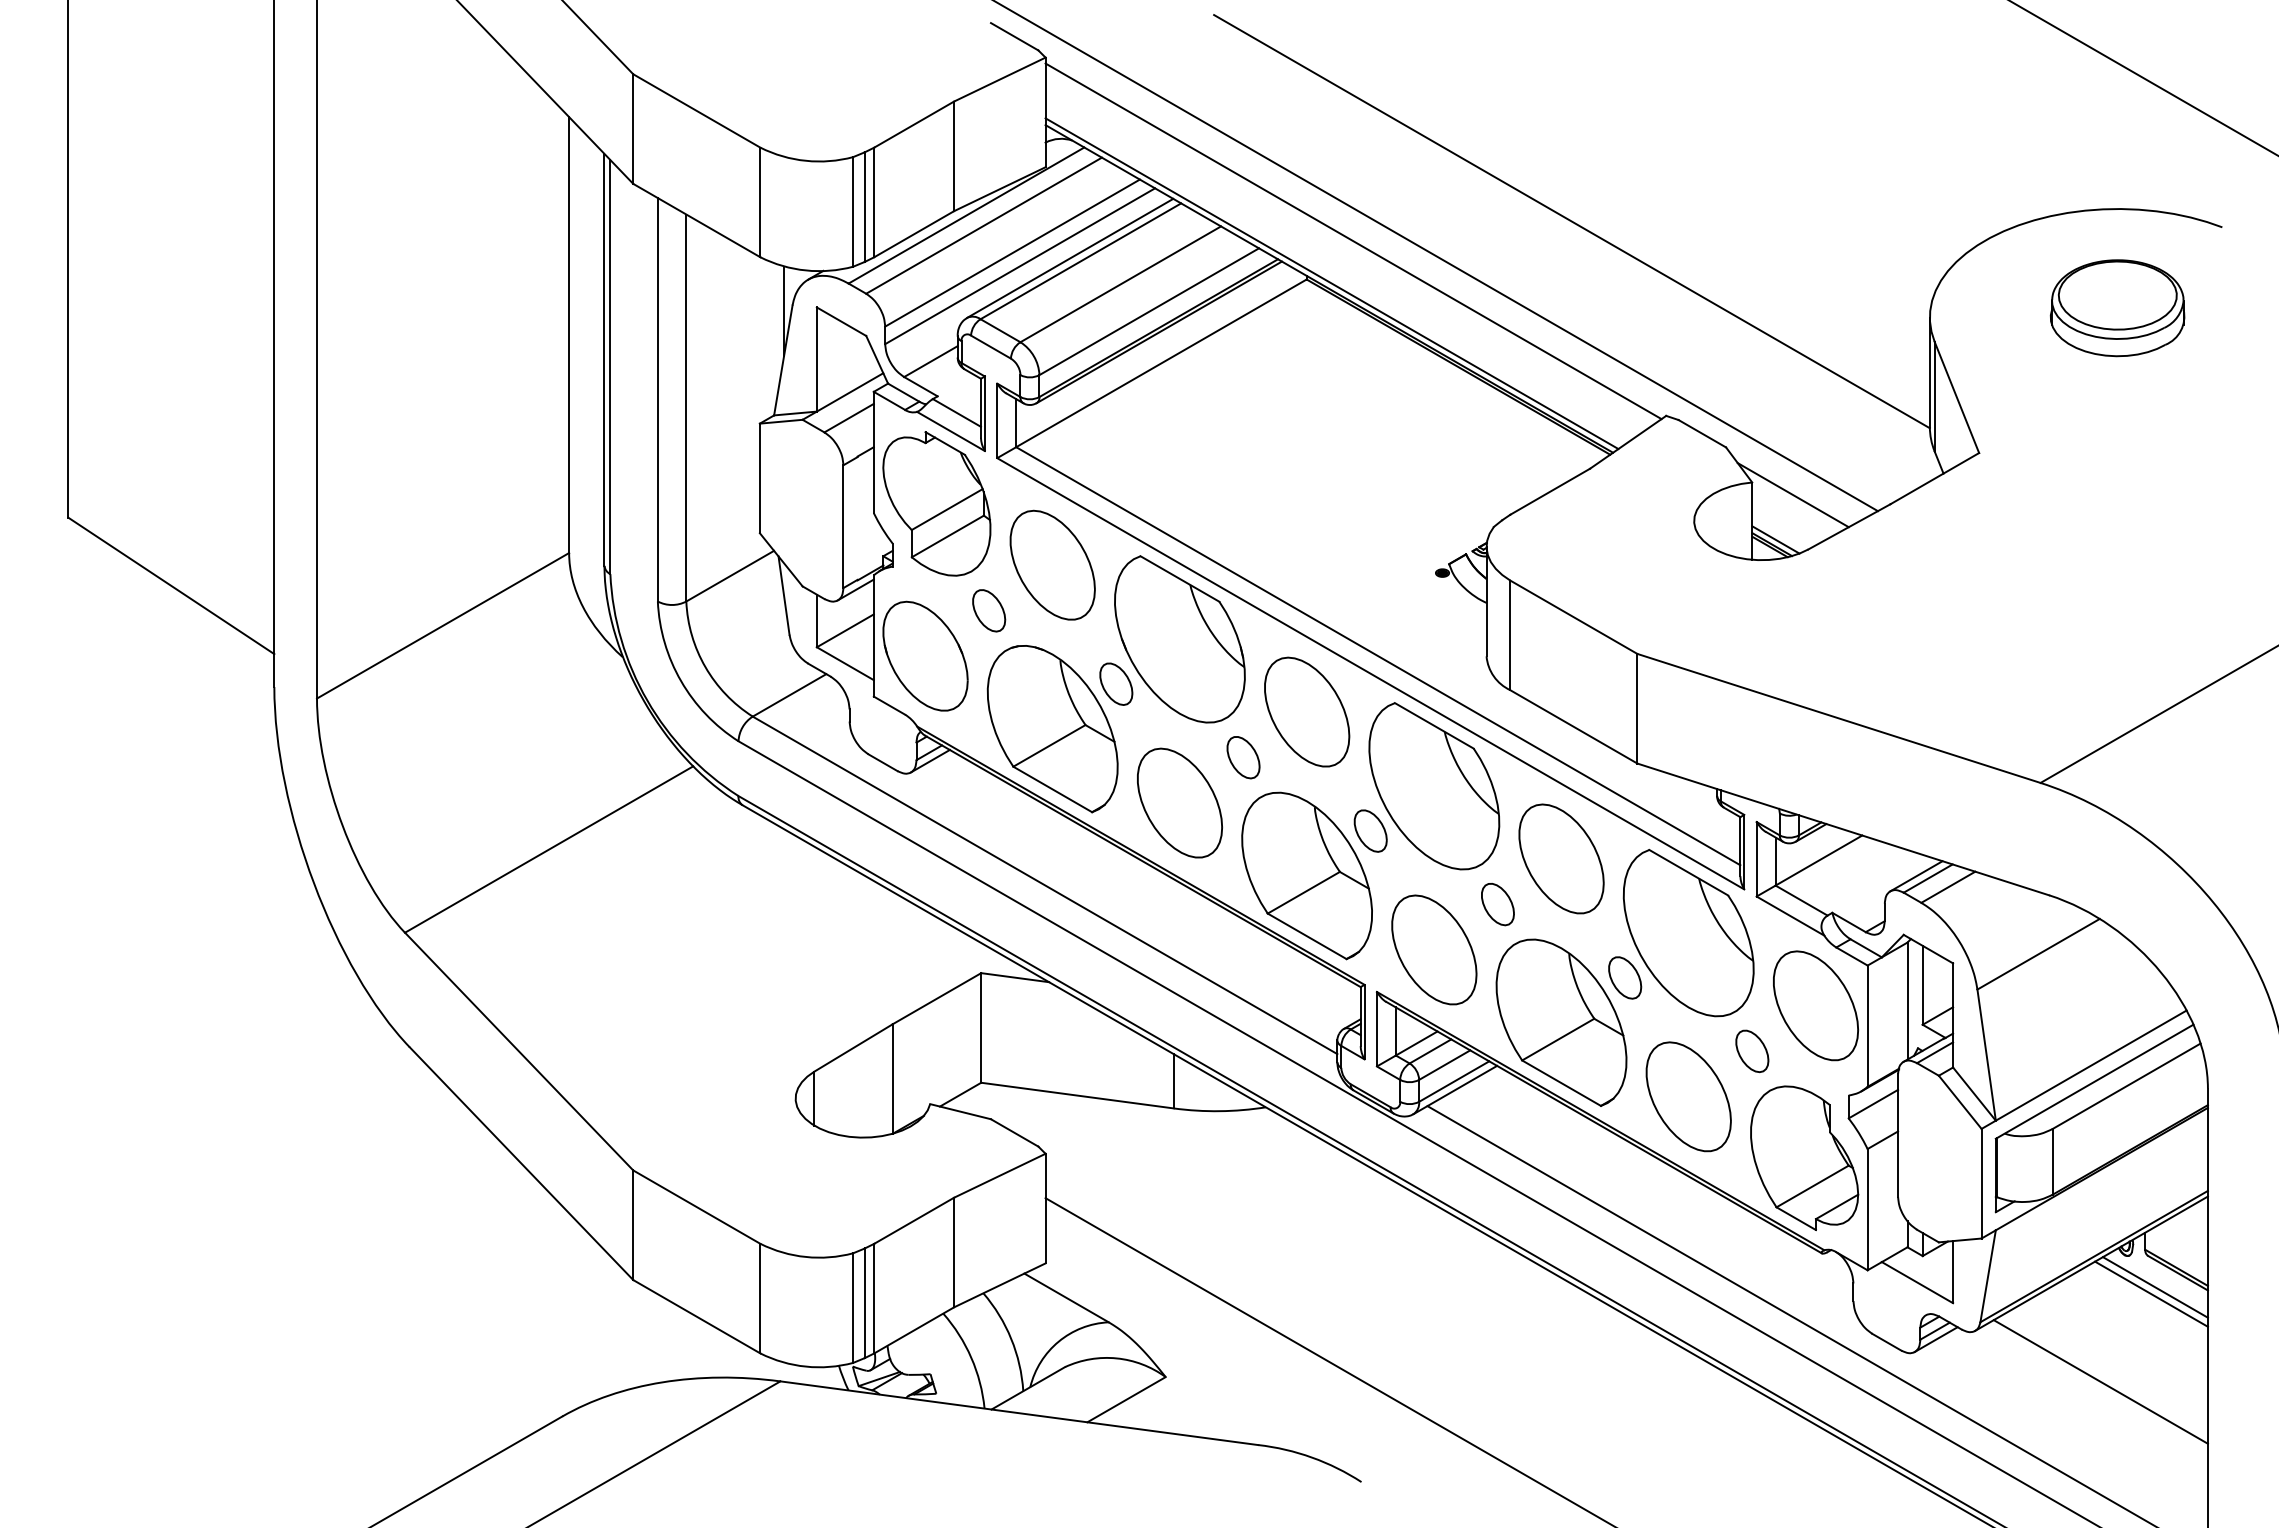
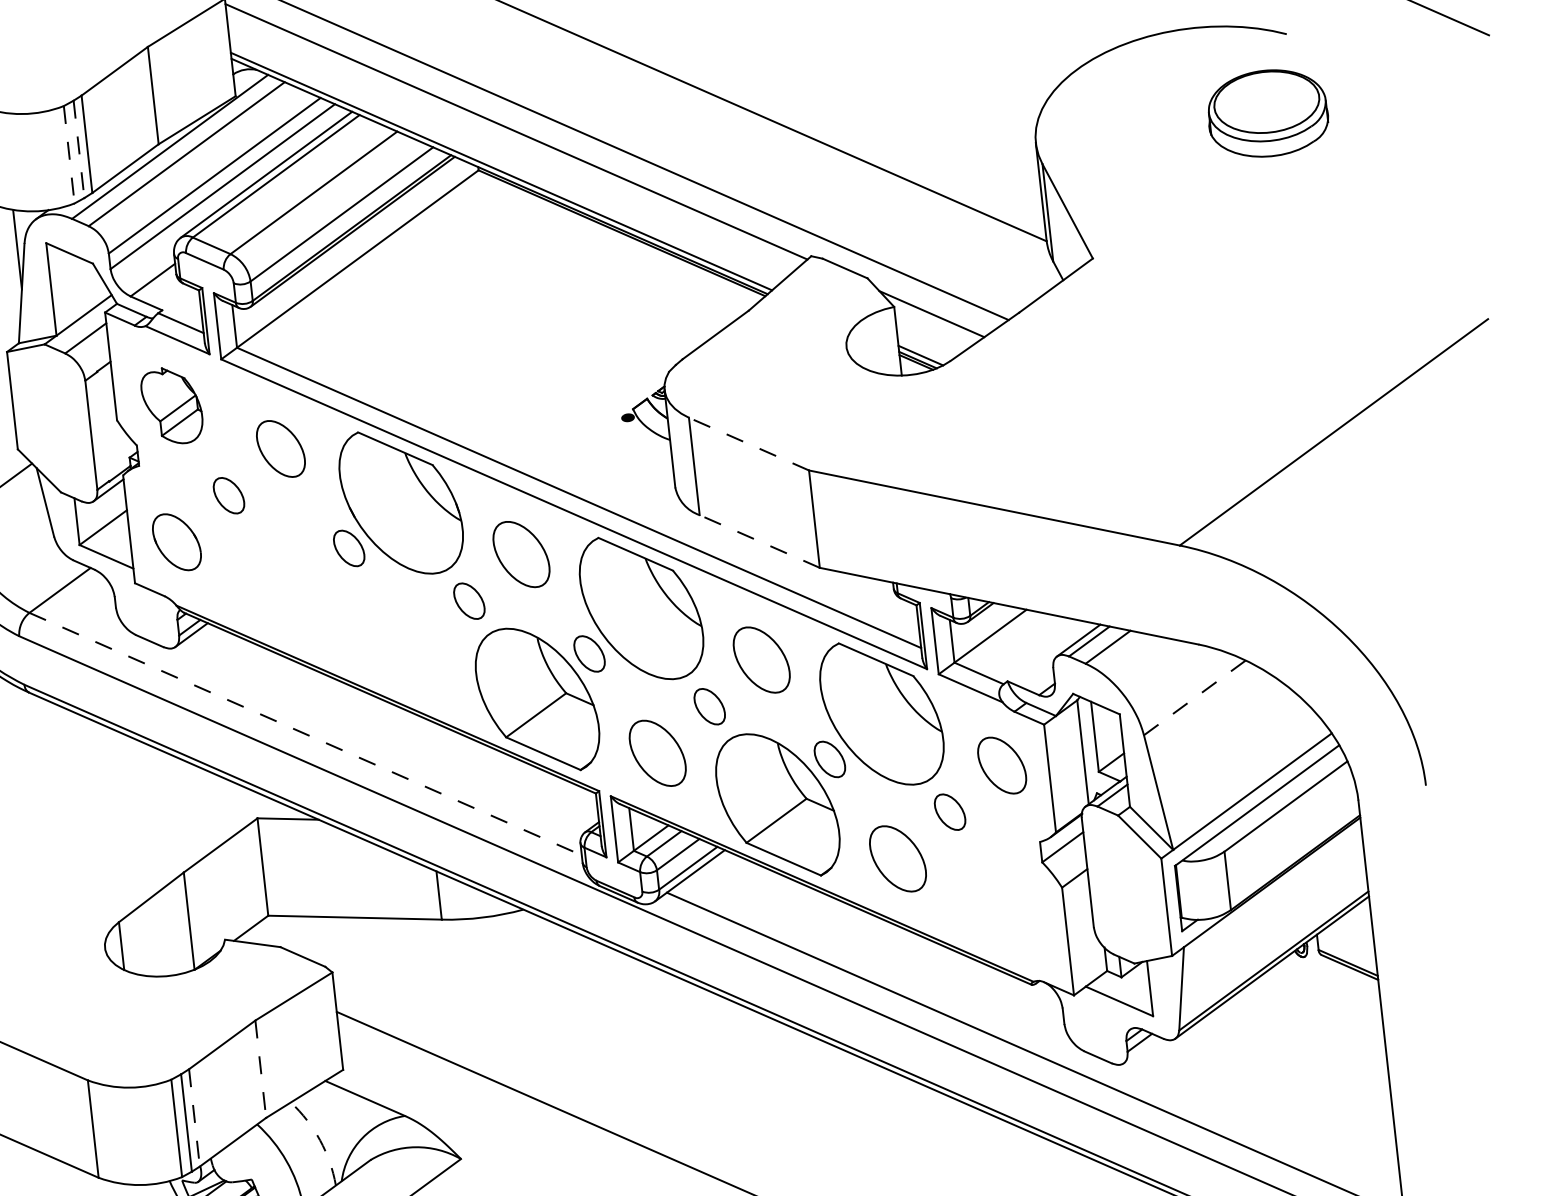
line: (864, 207) -> (78, 149), solid -> dashed
line: (853, 211) -> (69, 154), solid -> dashed
part: (2117, 308) -> (1267, 113), moved
part: (936, 503) -> (171, 405), size x0.6
part: (1052, 564) -> (280, 448), size x0.6
line: (1573, 617) -> (748, 444), solid -> dashed
part: (925, 655) -> (176, 541), size x0.6
part: (1307, 711) -> (521, 553), size x0.7
line: (1573, 726) -> (759, 541), solid -> dashed
part: (1052, 729) -> (296, 594), removed
part: (1179, 802) -> (416, 647), removed
part: (1561, 858) -> (761, 659), size x0.7
line: (1045, 885) -> (306, 734), solid -> dashed
part: (1434, 949) -> (657, 752), size x0.7
line: (2038, 954) -> (1194, 698), solid -> dashed
part: (1815, 1005) -> (1001, 765), size x0.6
part: (1688, 1096) -> (897, 858), size x0.7
part: (1804, 1158) -> (1006, 902), removed
line: (954, 1252) -> (261, 1069), solid -> dashed
line: (2154, 1287) -> (1330, 982), removed
line: (2151, 1293) -> (1328, 988), removed
line: (874, 1298) -> (194, 1117), solid -> dashed
arc: (1011, 1339) -> (320, 1140), solid -> dashed
line: (1935, 1339) -> (1141, 1050), removed
line: (2100, 1381) -> (1291, 1071), removed

